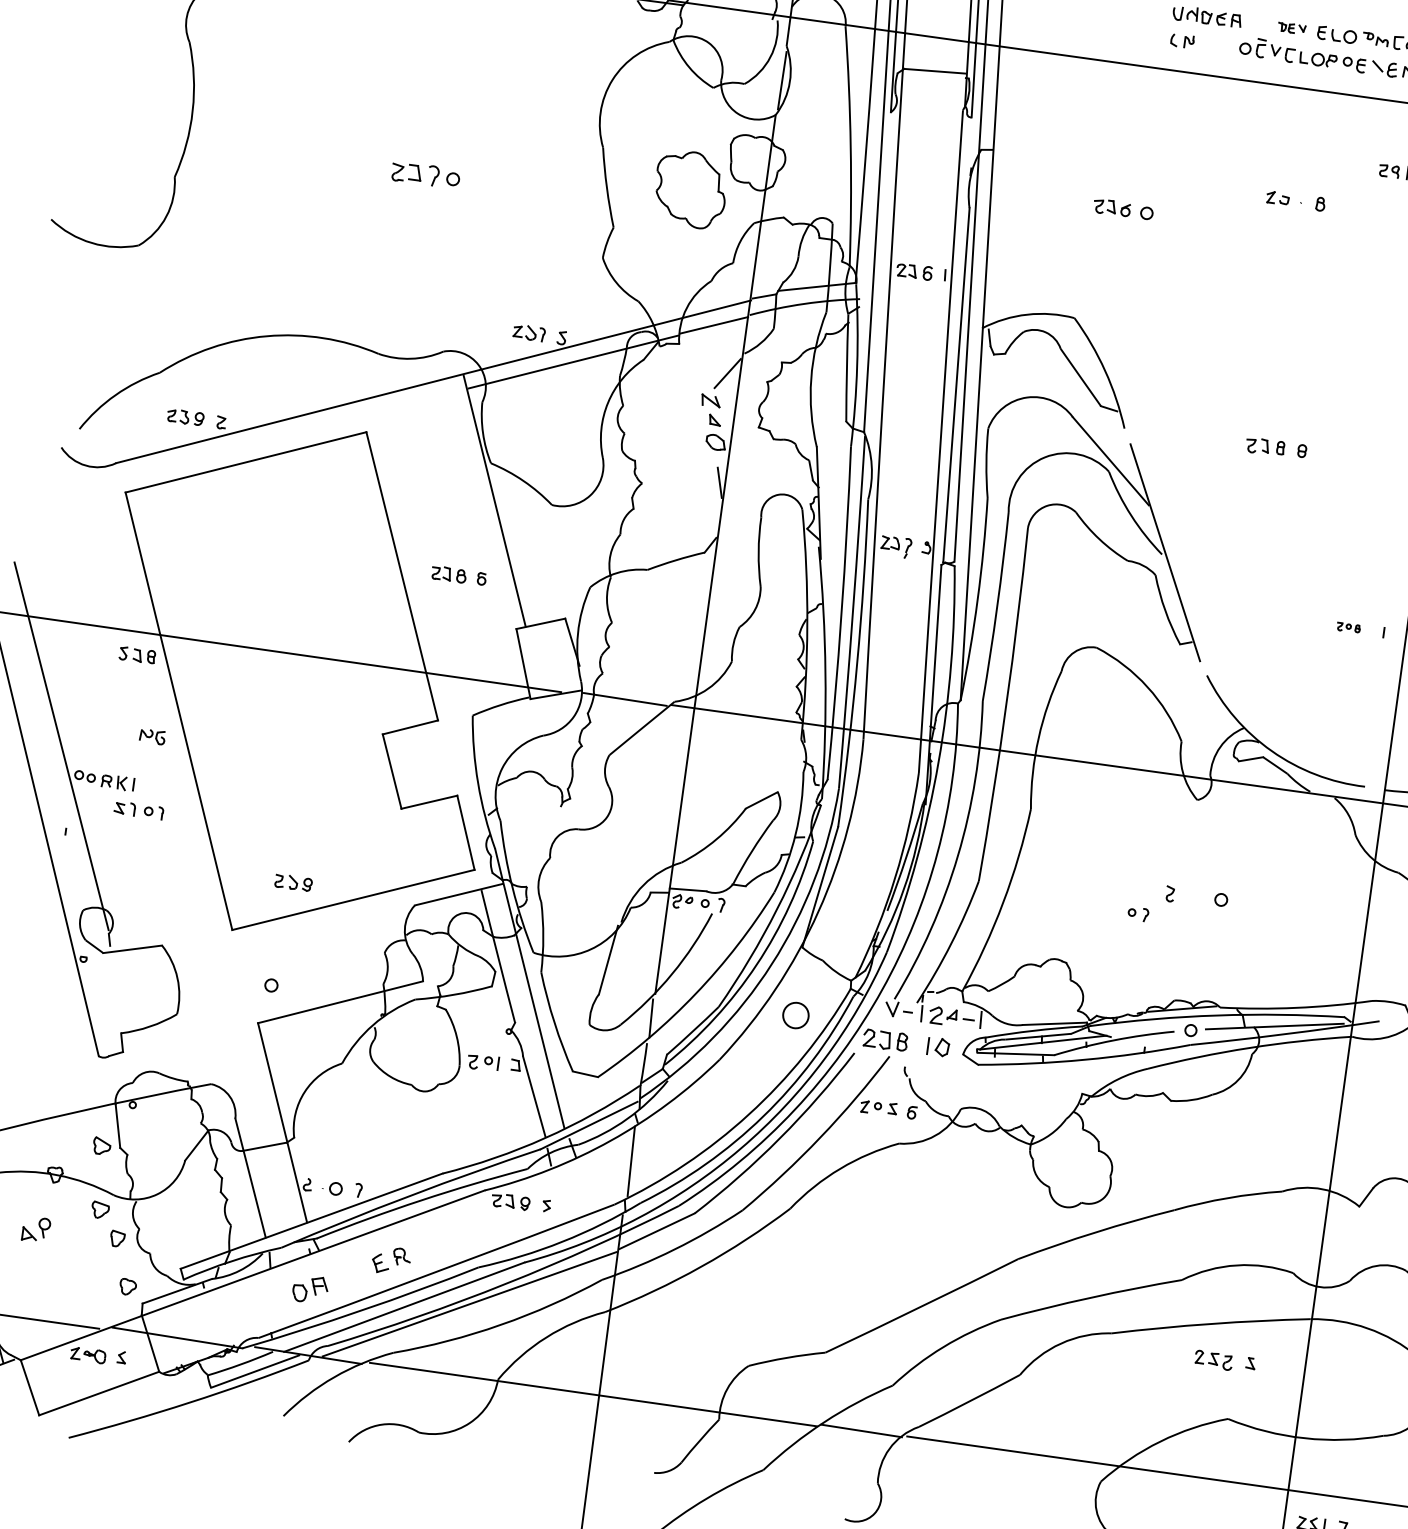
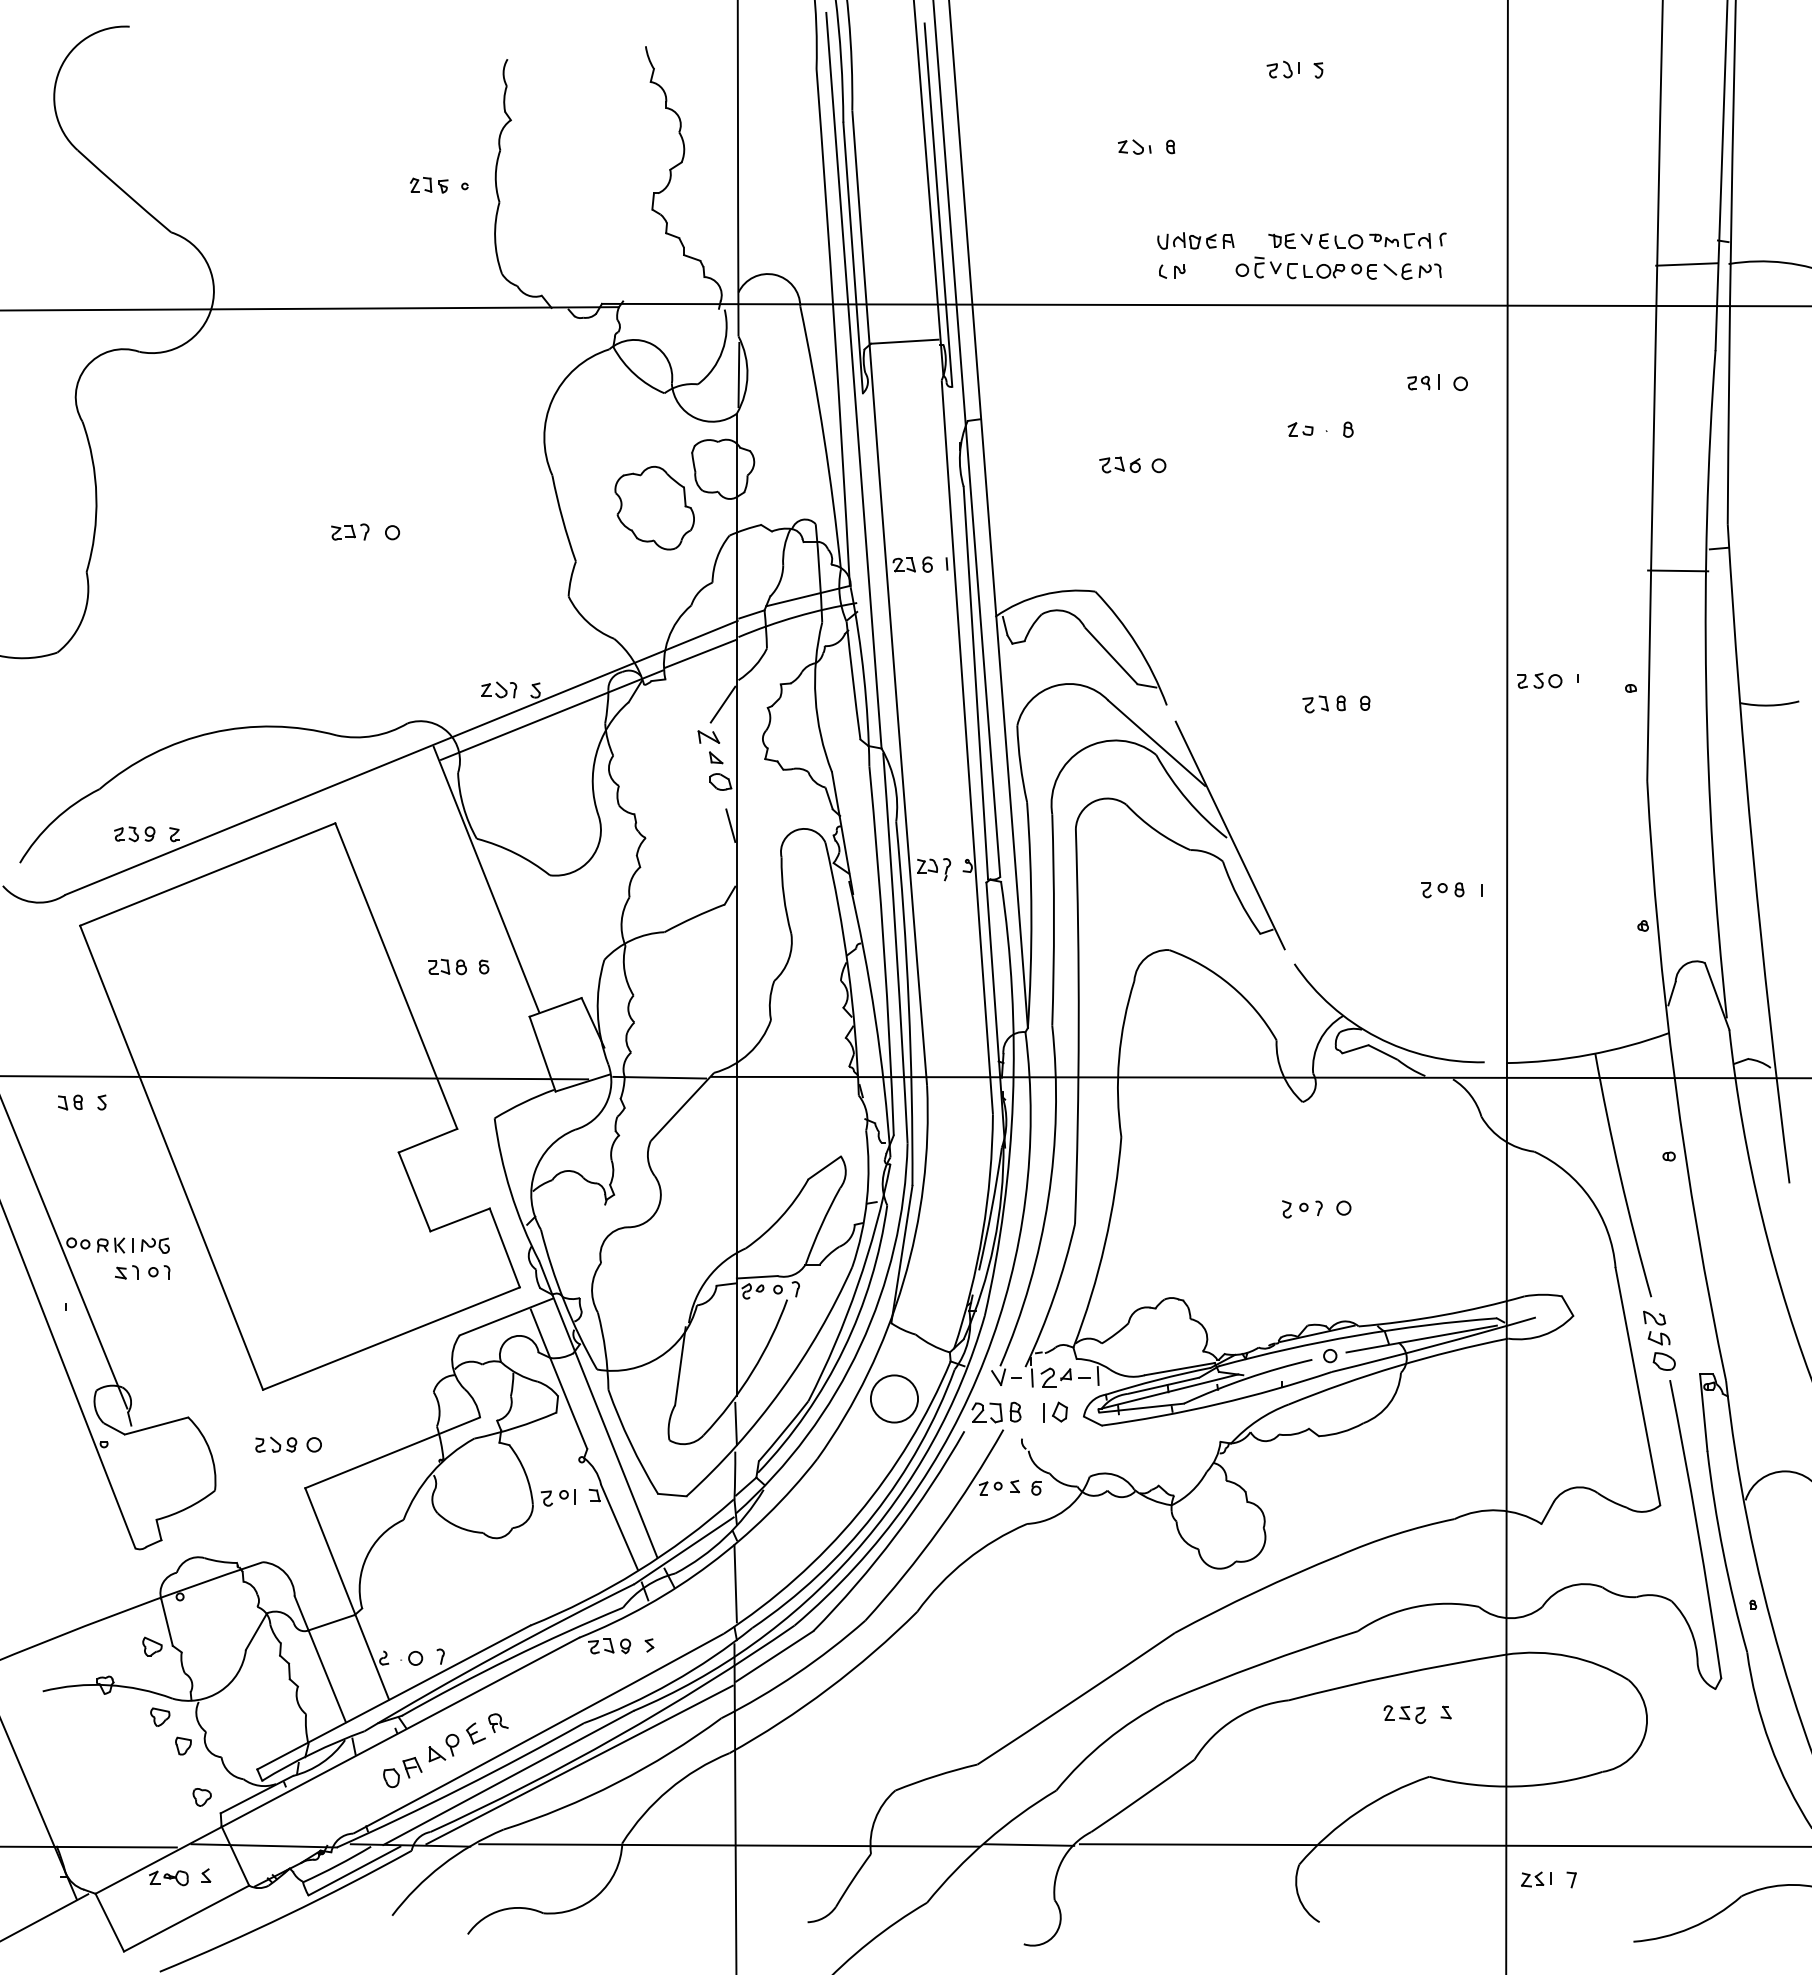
part: (1292, 27) -> (1290, 240), size x1.43
part: (415, 173) -> (350, 531), size x0.71
part: (1348, 627) -> (1442, 890), size x1.67
part: (144, 656) -> (70, 1102), moved
part: (152, 736) -> (155, 1245), moved
part: (293, 882) -> (276, 1444), moved
part: (1137, 914) -> (1310, 1208), moved
circle: (796, 1015) -> (894, 1398), size x1.67
part: (36, 1229) -> (443, 1747), moved

